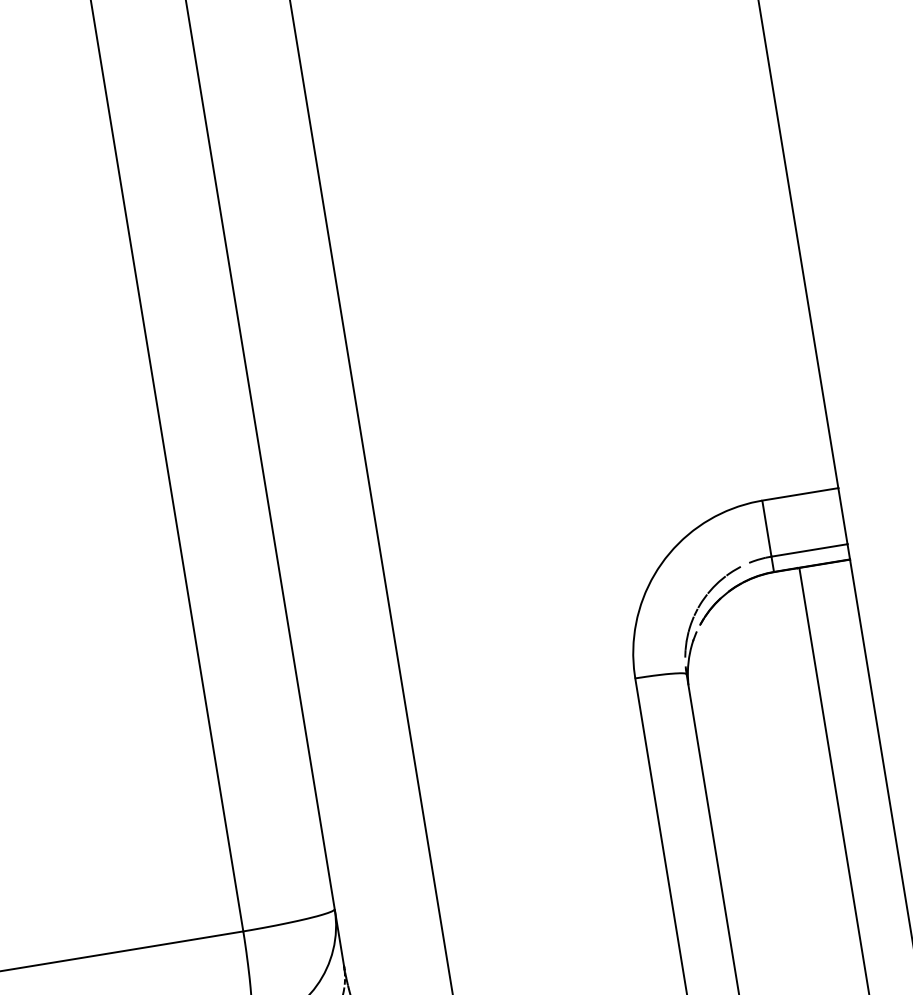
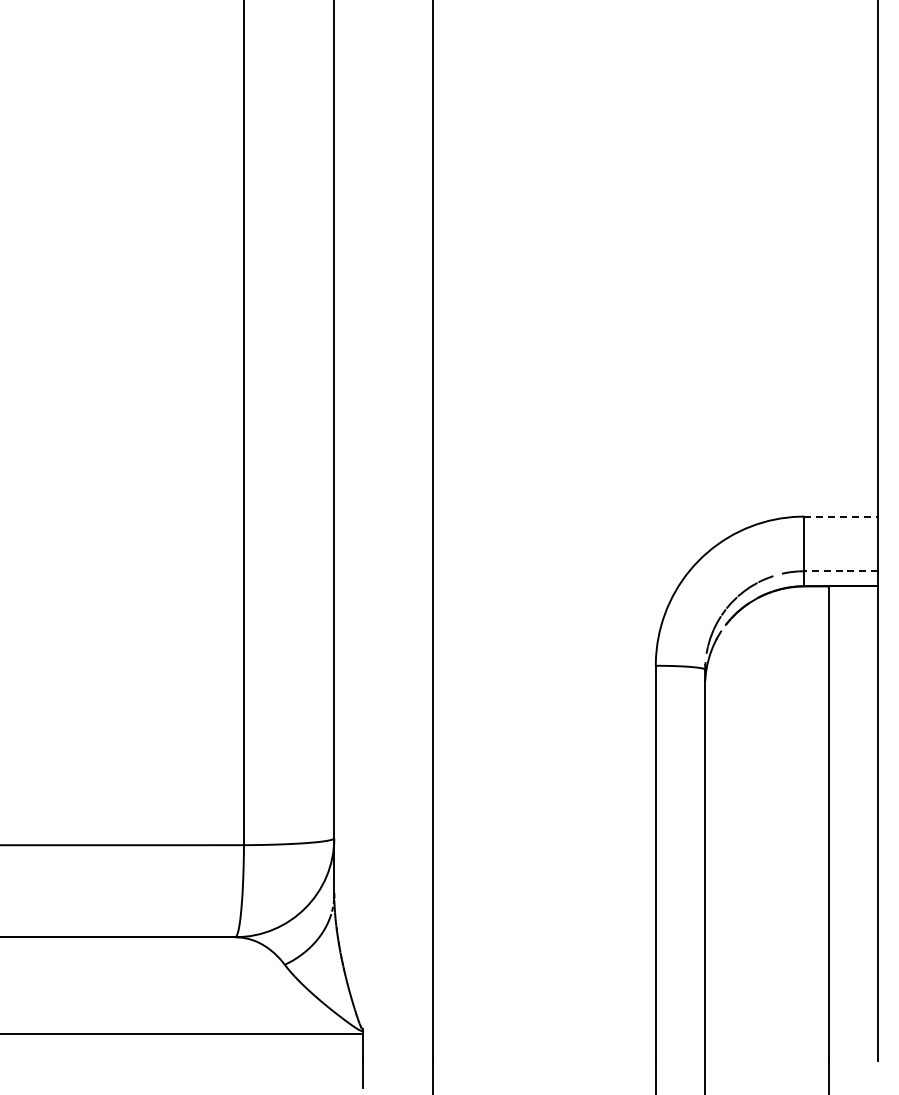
line: (800, 494) -> (841, 516), solid -> dashed
line: (808, 550) -> (840, 571), solid -> dashed

